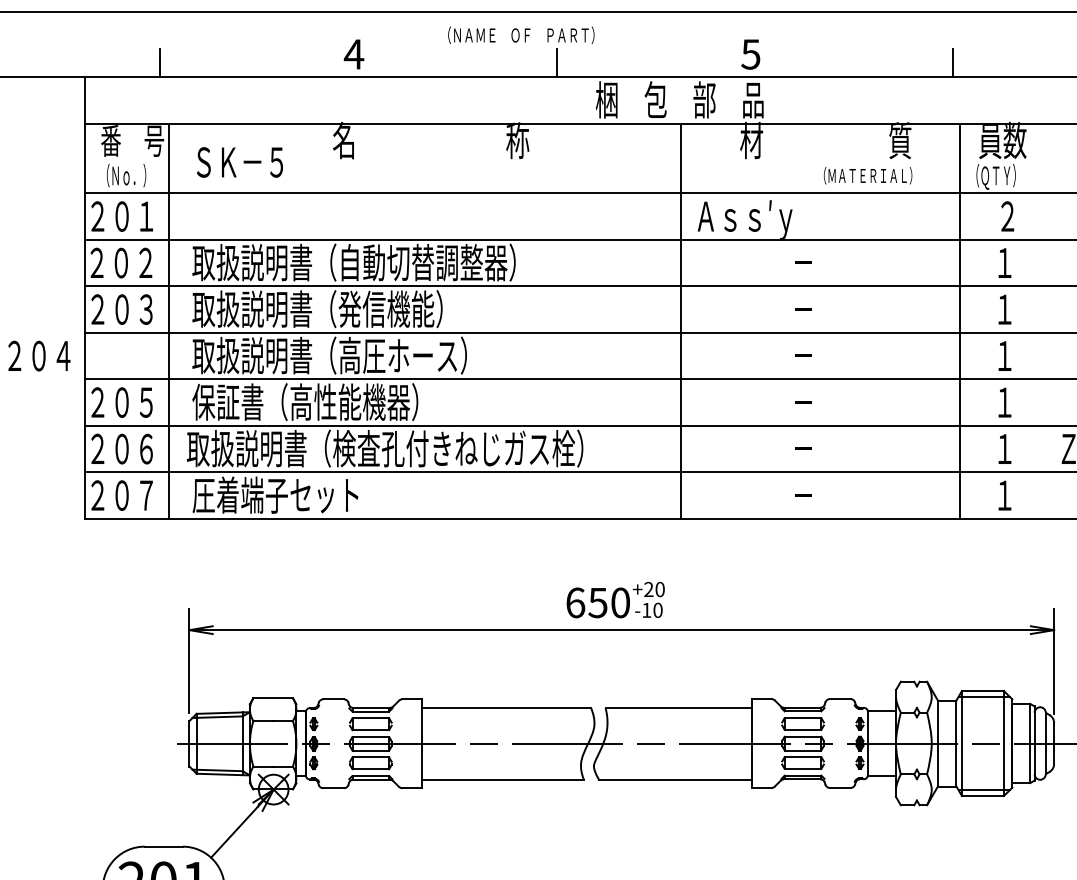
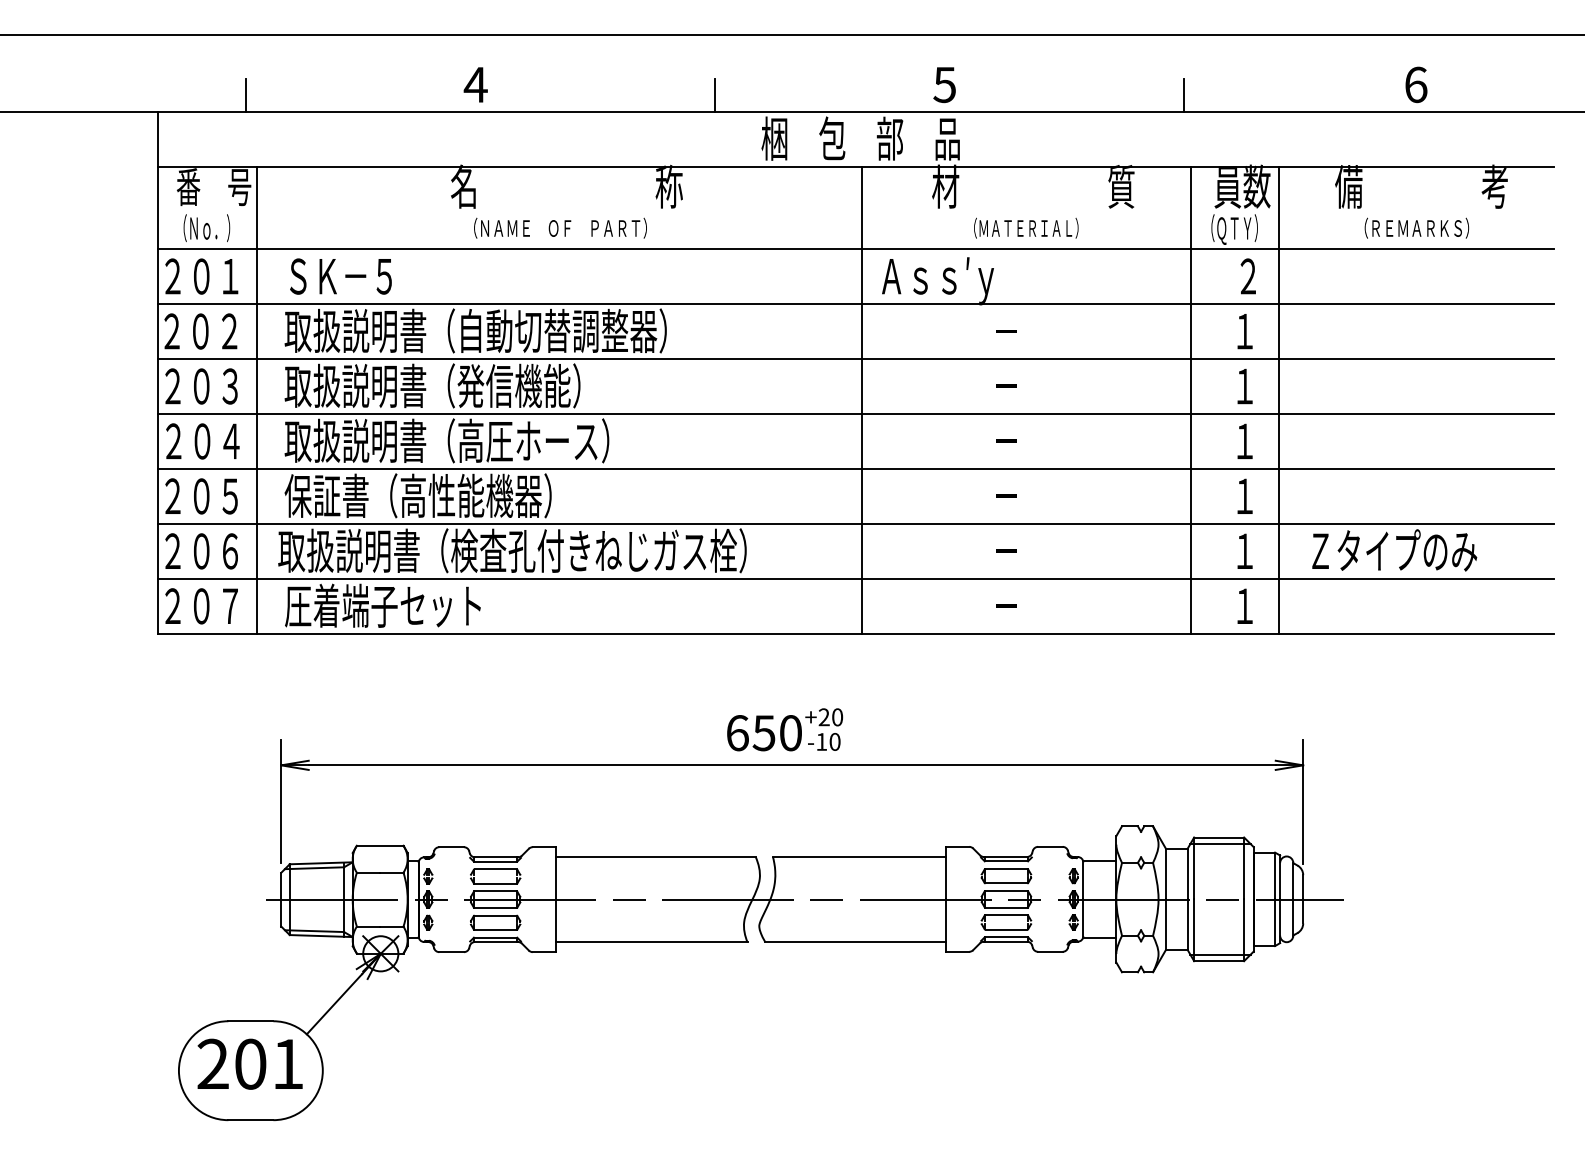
text: (521, 34) -> (560, 227), moved
text: (239, 162) -> (340, 276), moved
text: (868, 175) -> (1026, 227), moved
line: (1034, 320) -> (1279, 399), added
text: (39, 356) -> (202, 441), moved

